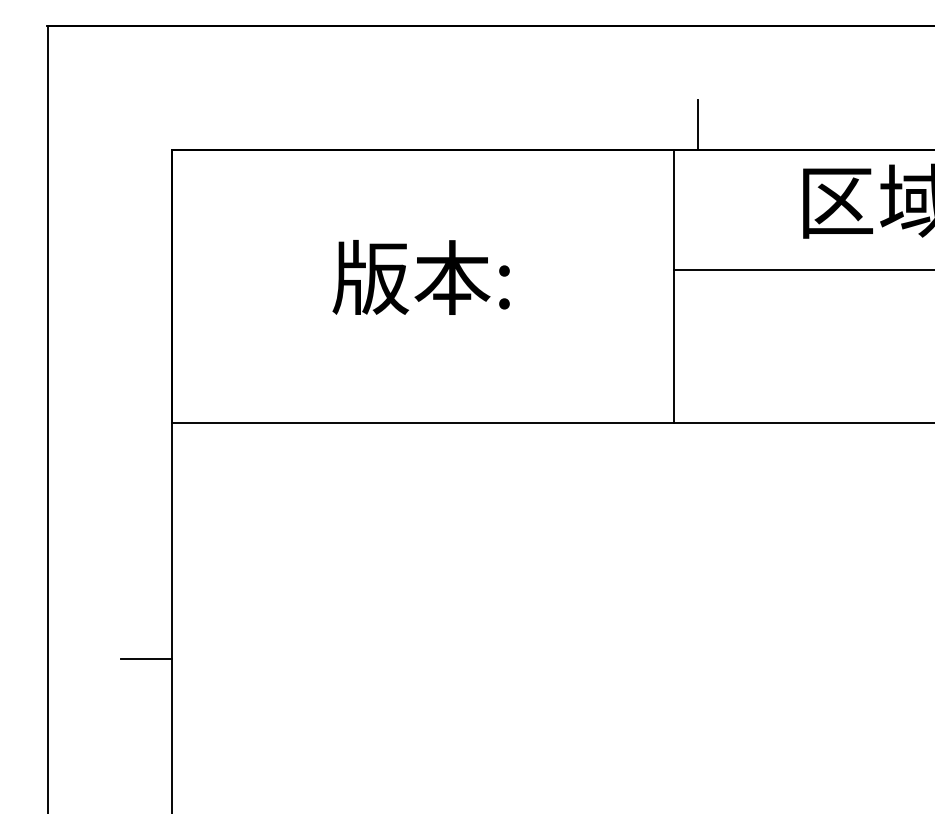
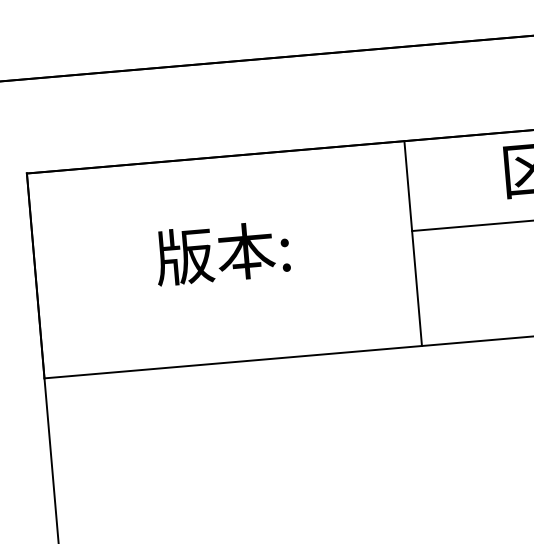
line: (697, 124) -> (420, 120), removed

